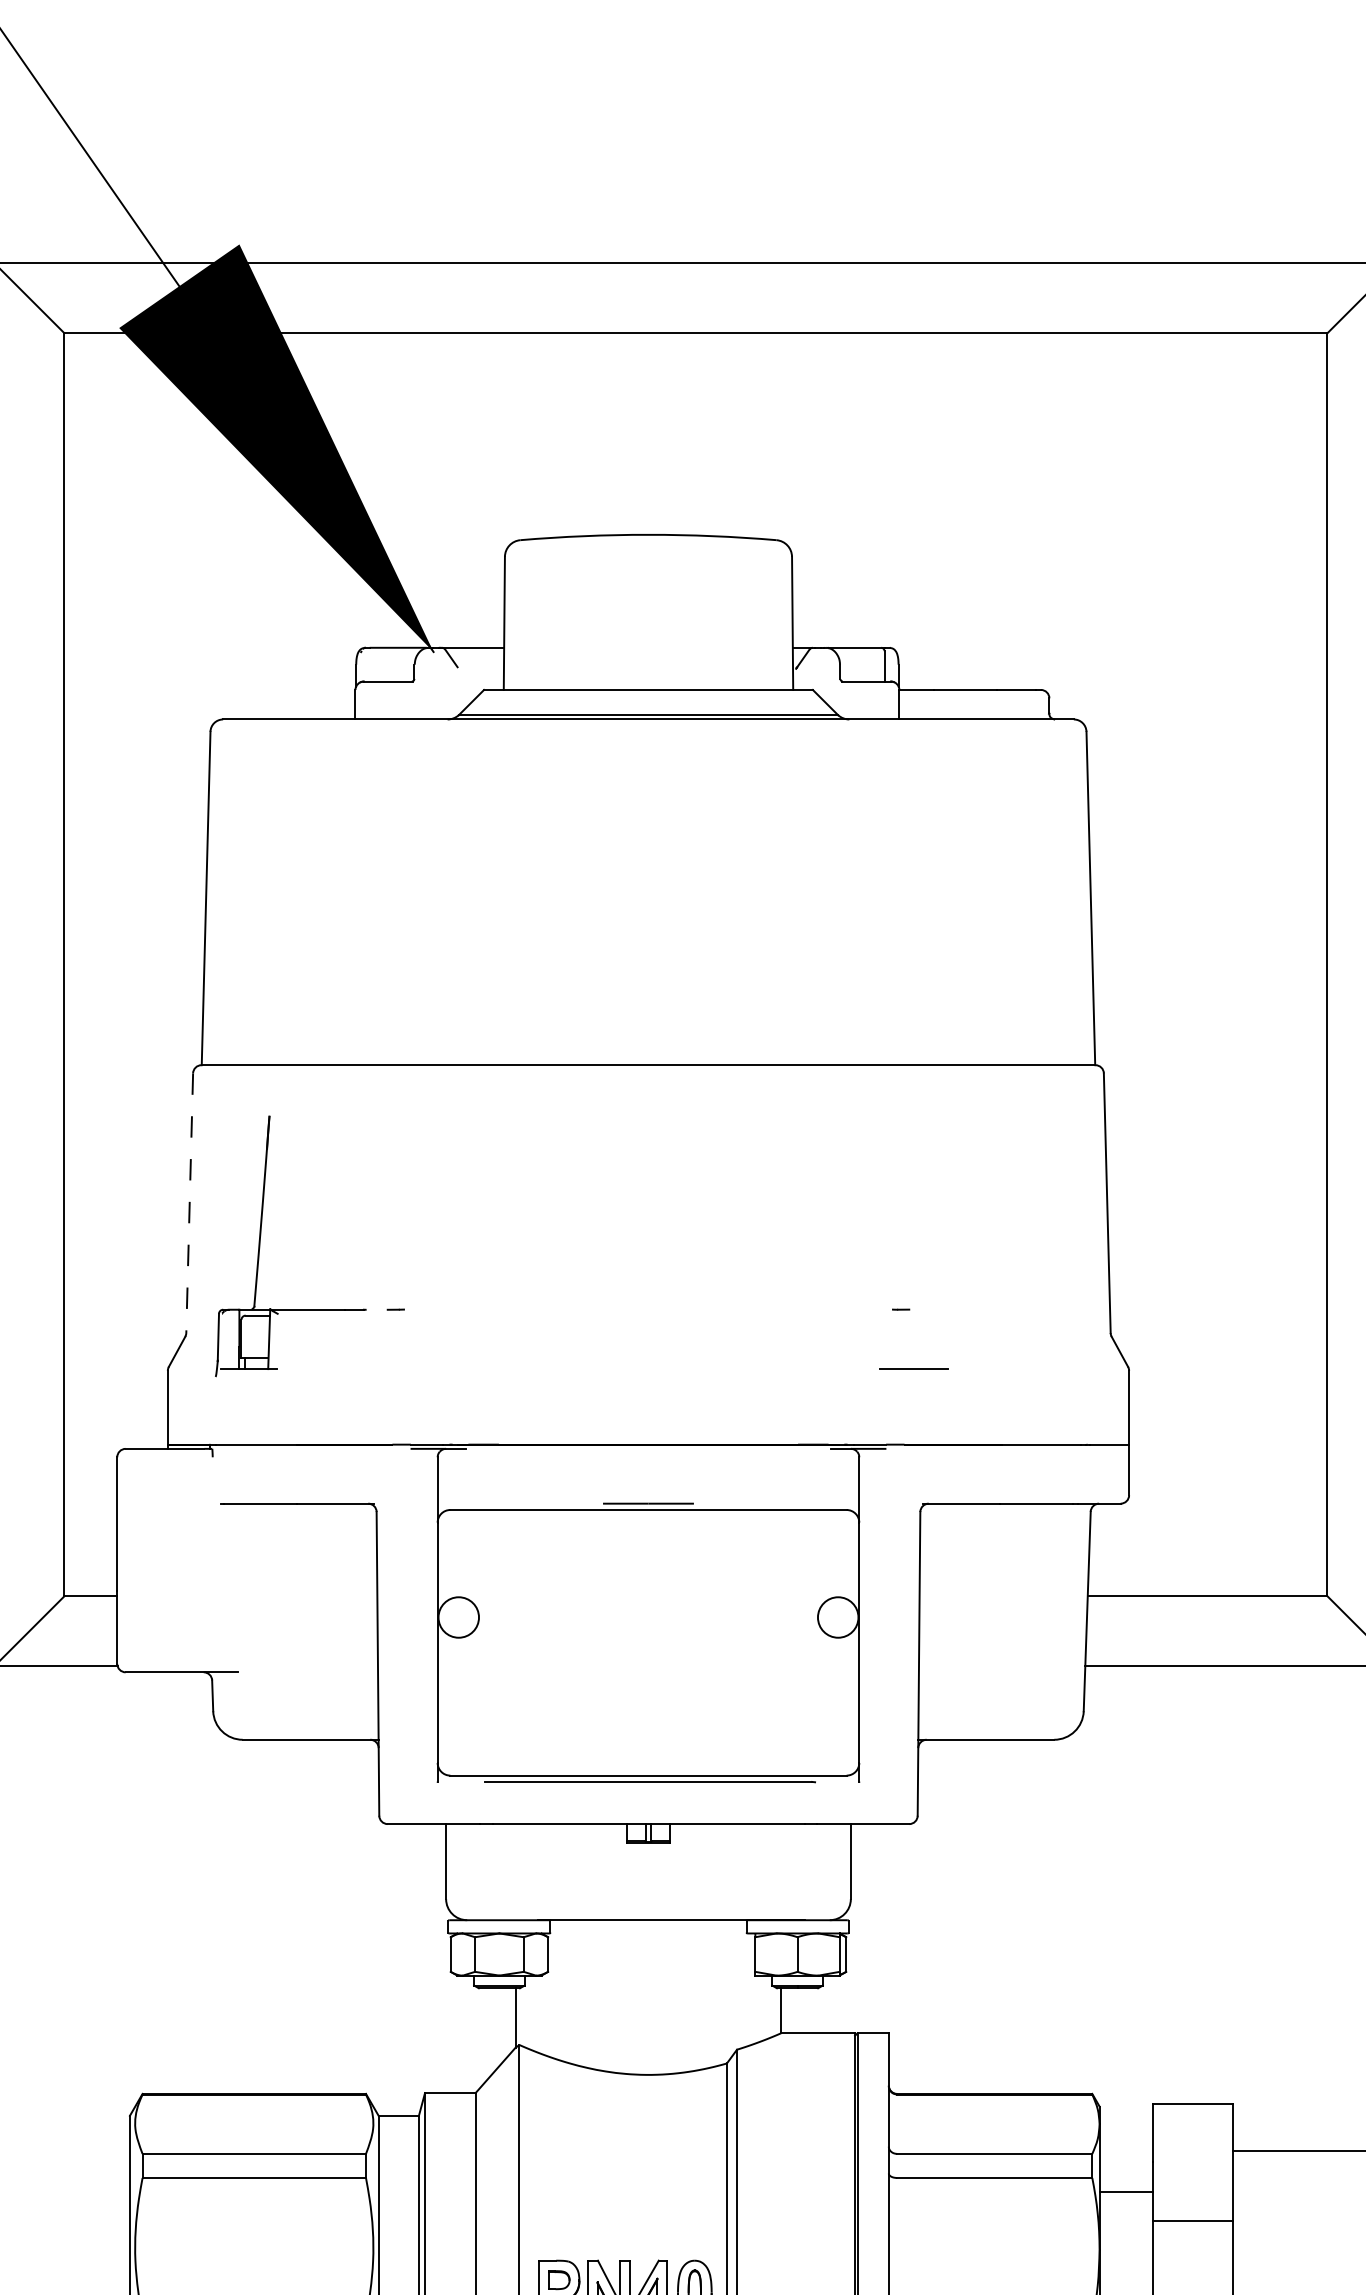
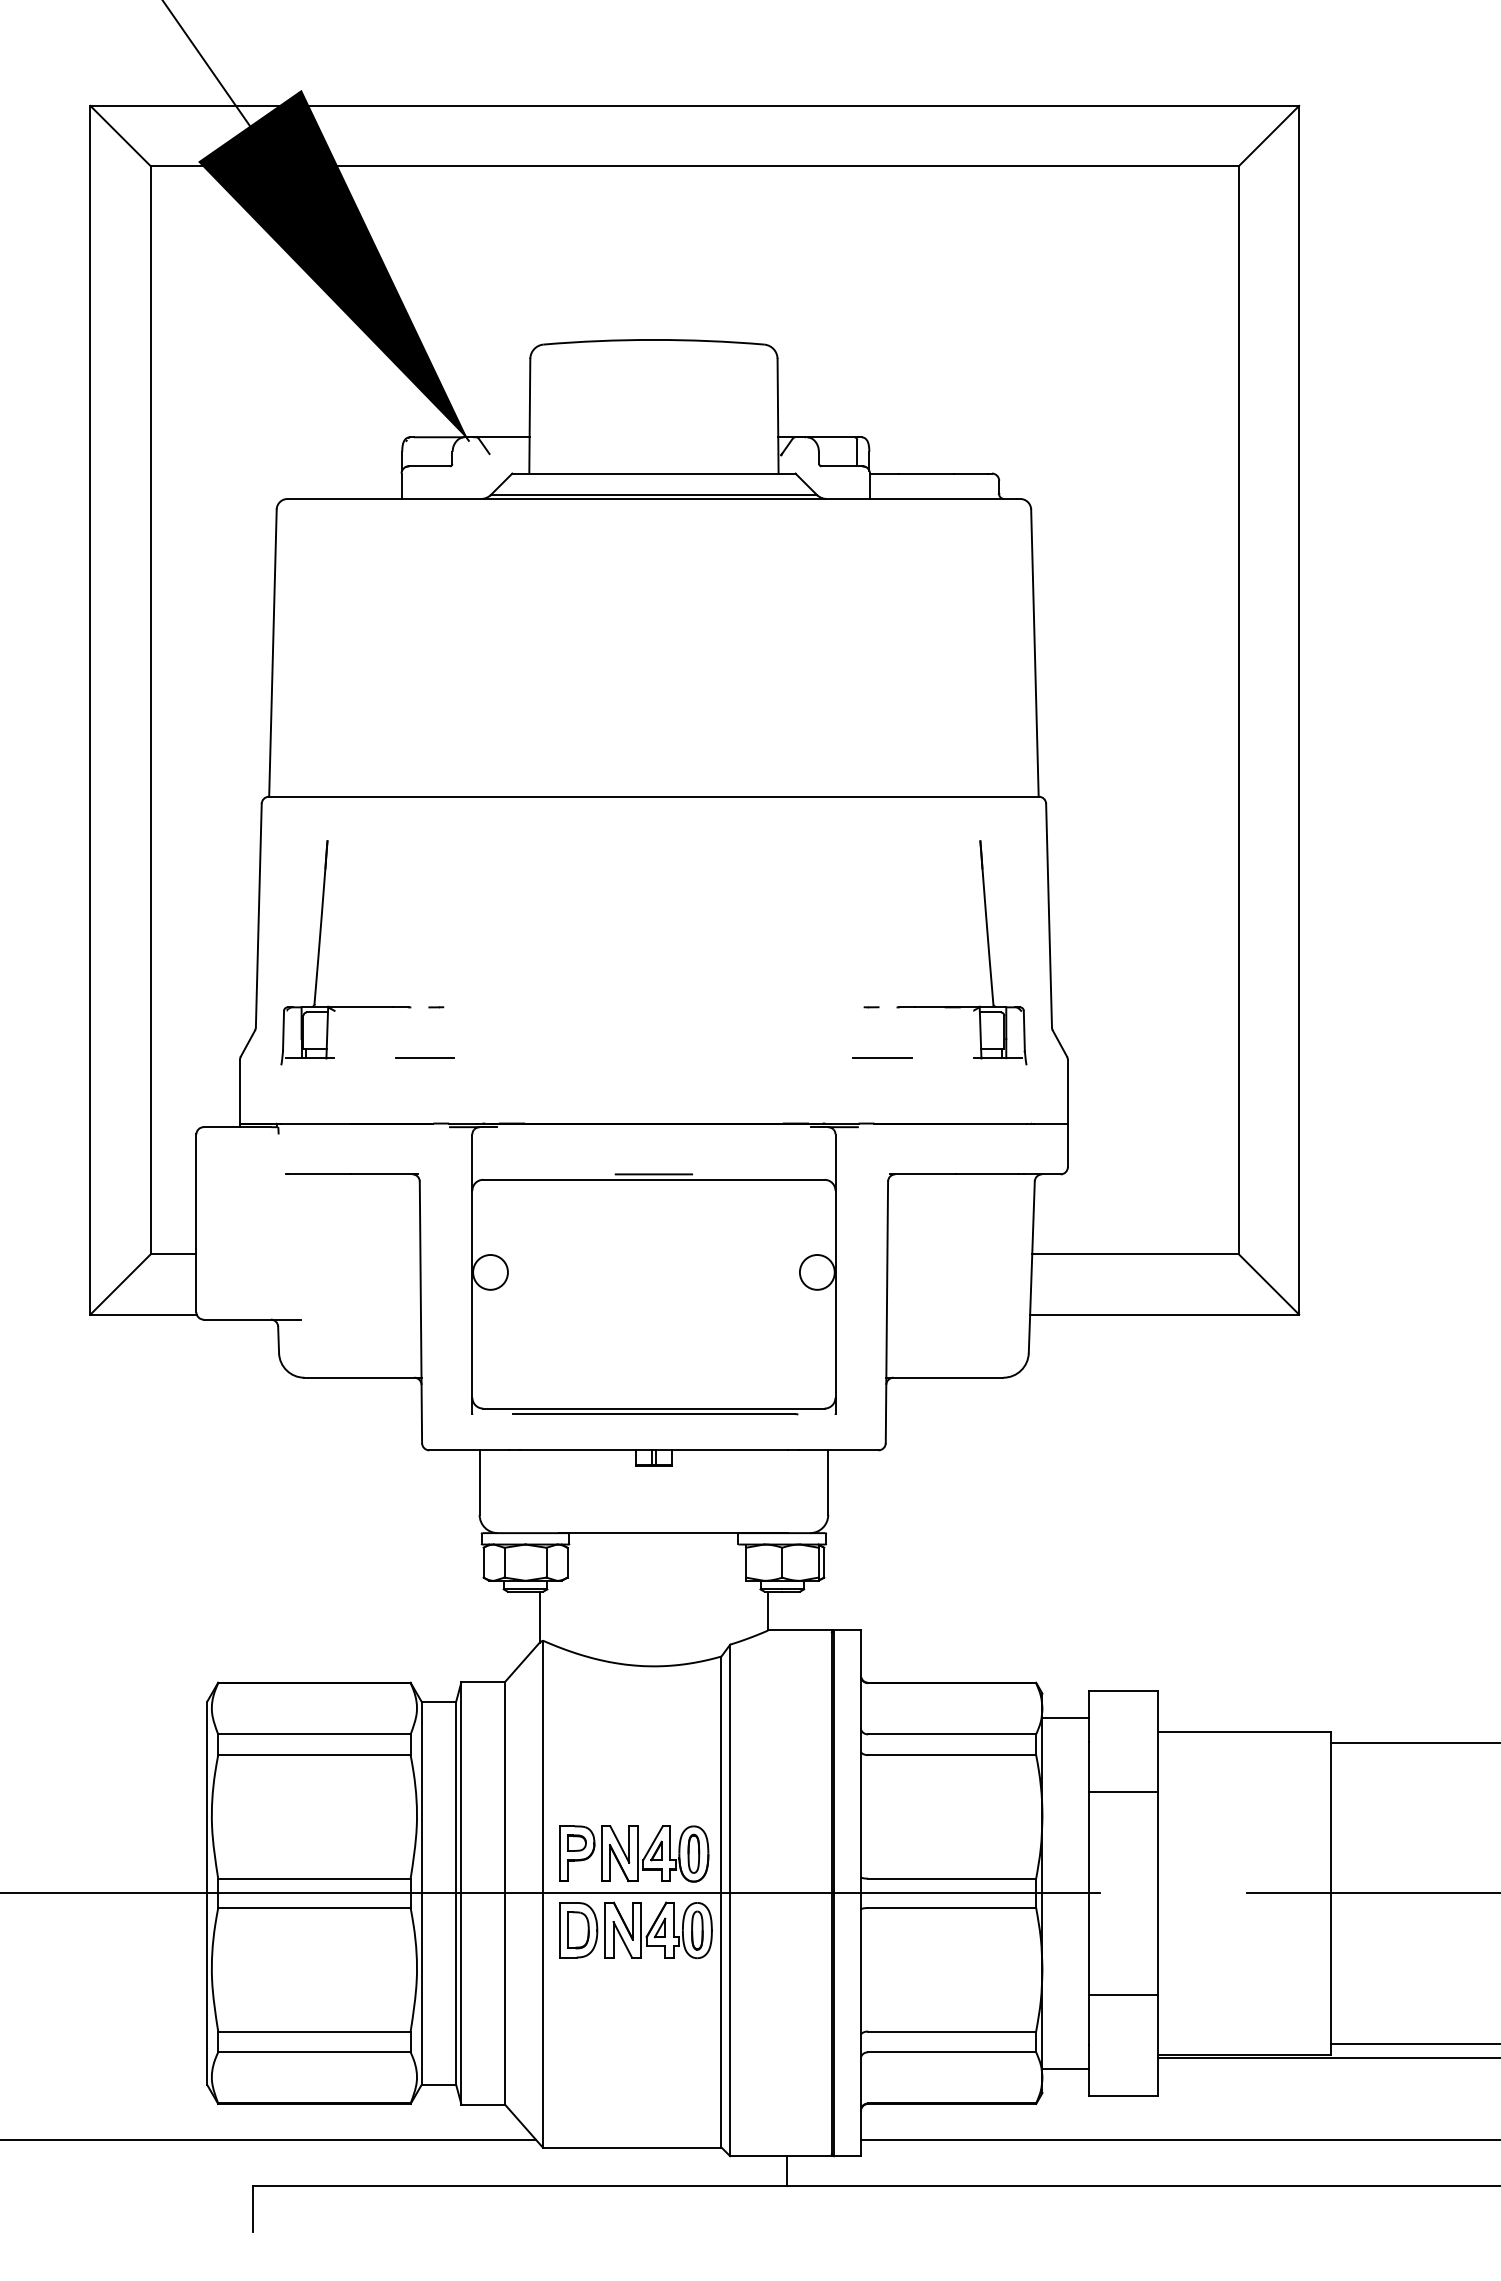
line: (189, 1203) -> (258, 915), dashed -> solid
part: (1035, 1242) -> (987, 949), added
line: (382, 1367) -> (424, 1057), added
line: (1126, 2192) -> (1065, 1718), moved

